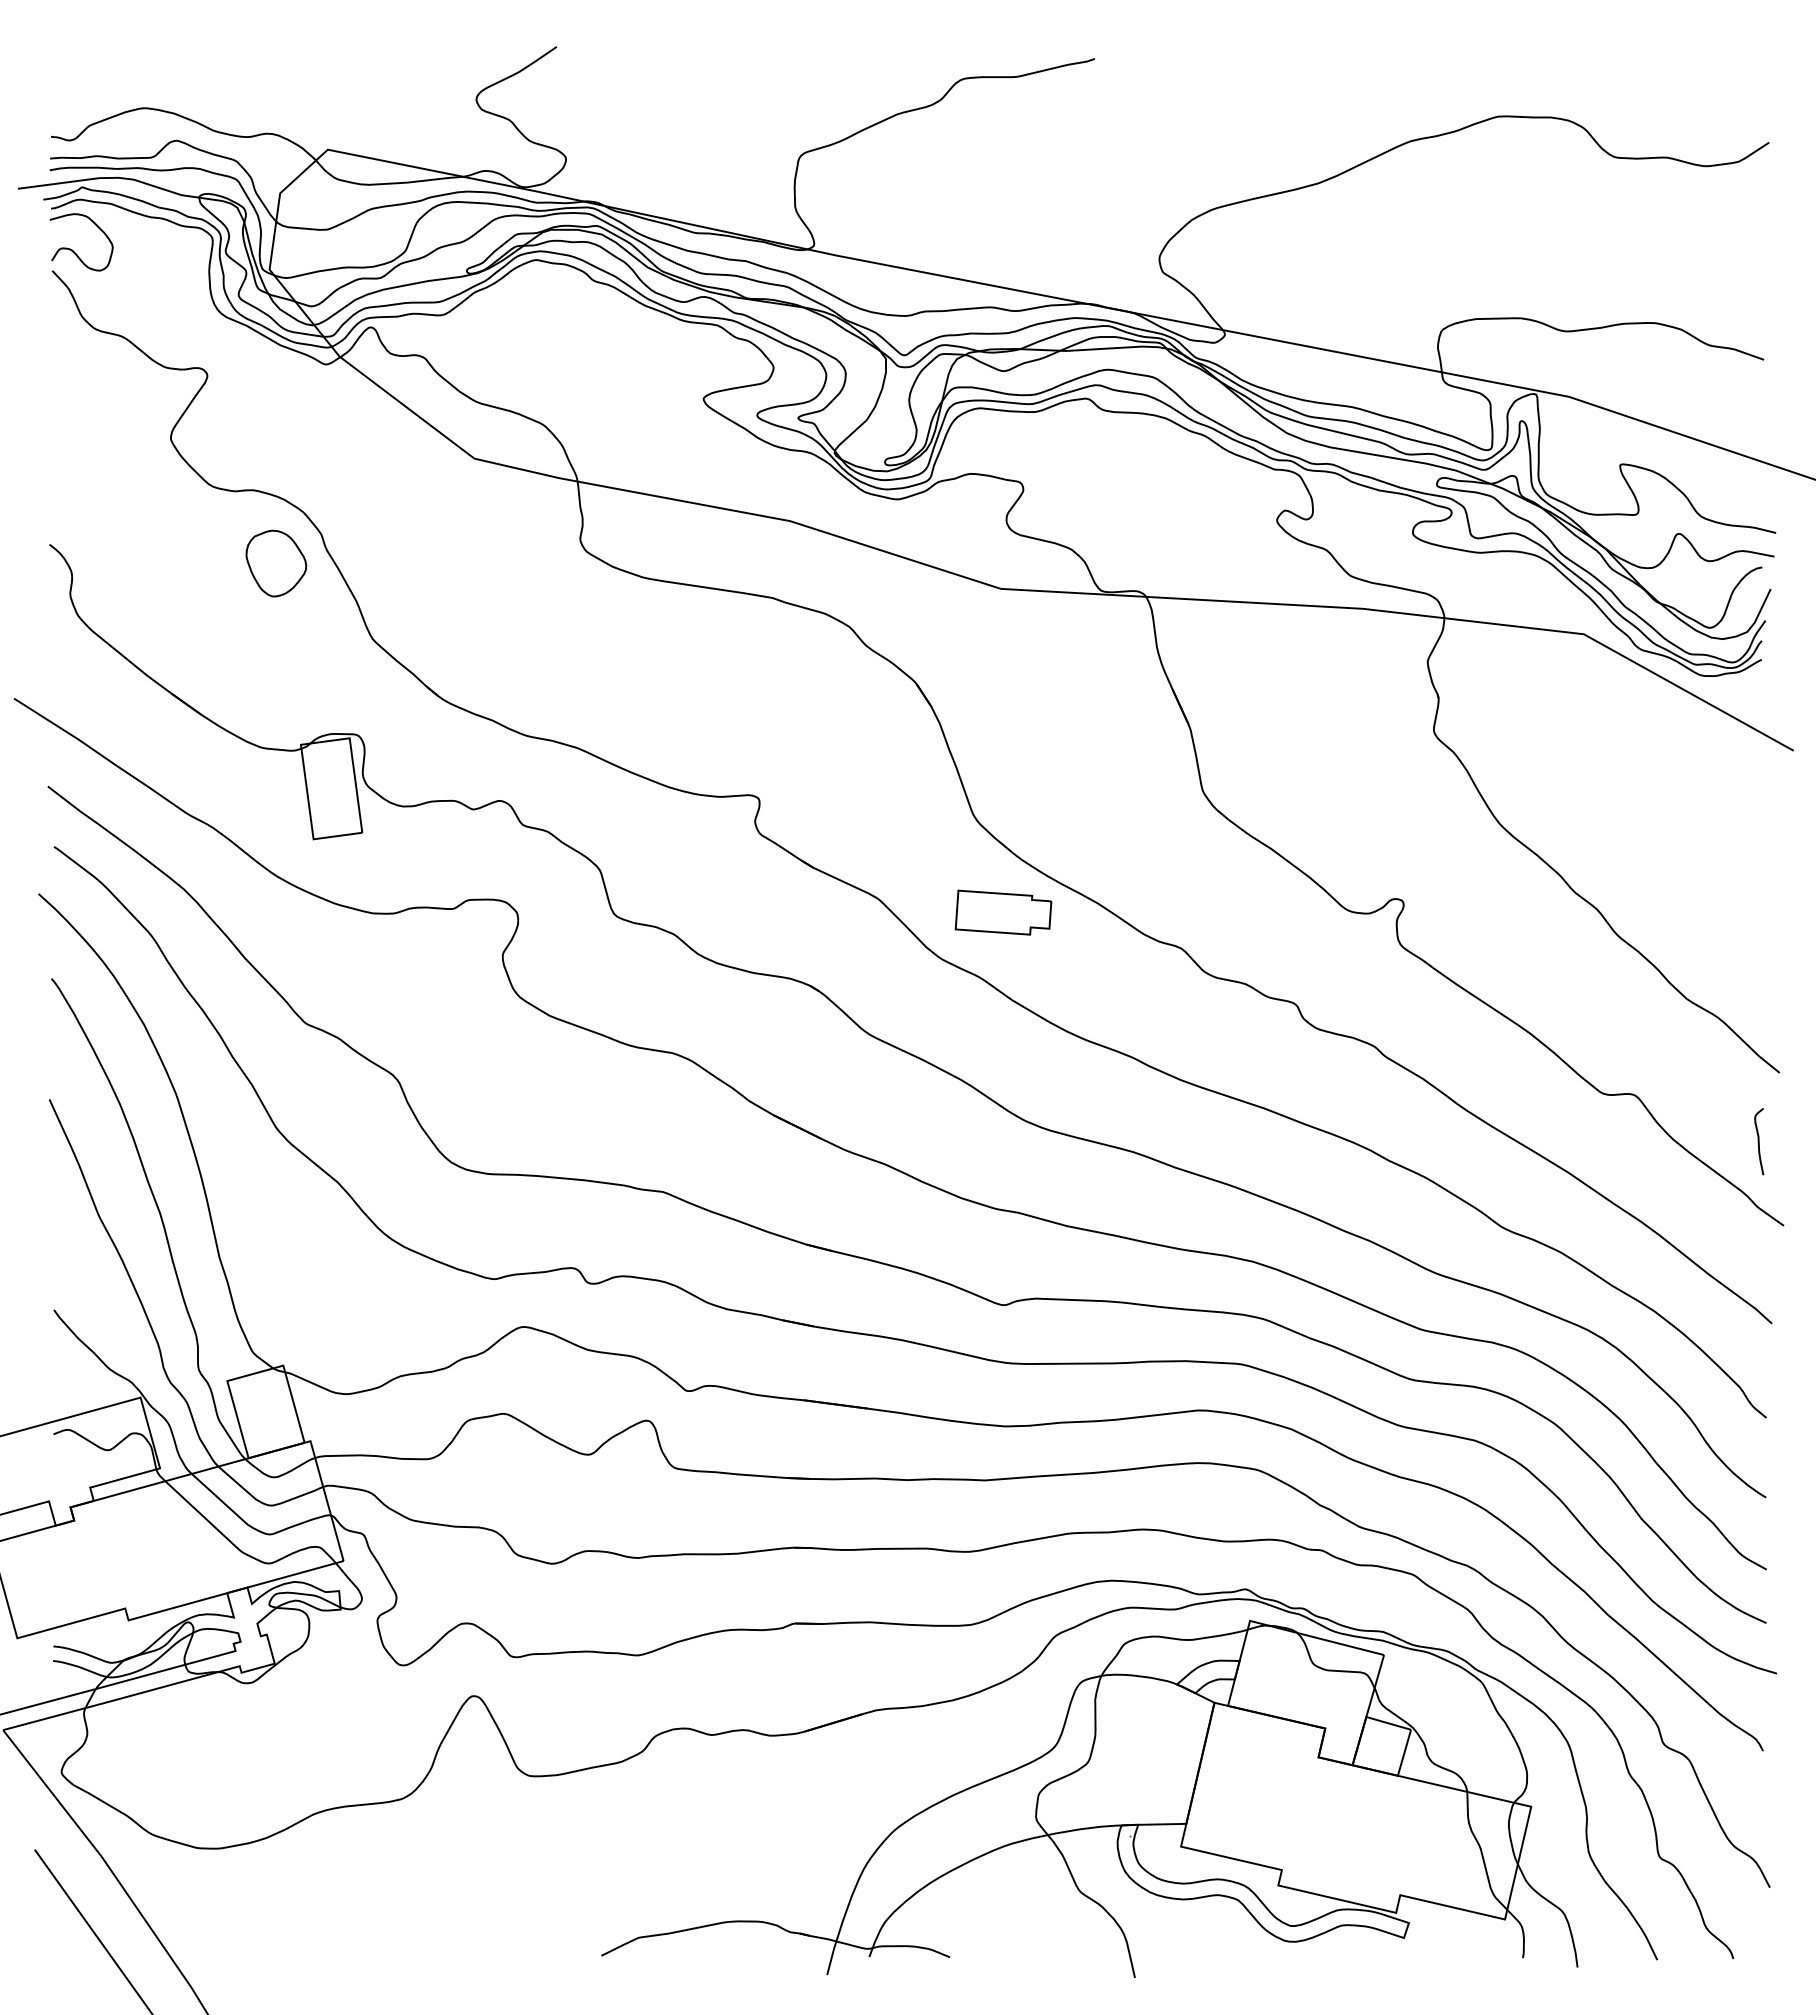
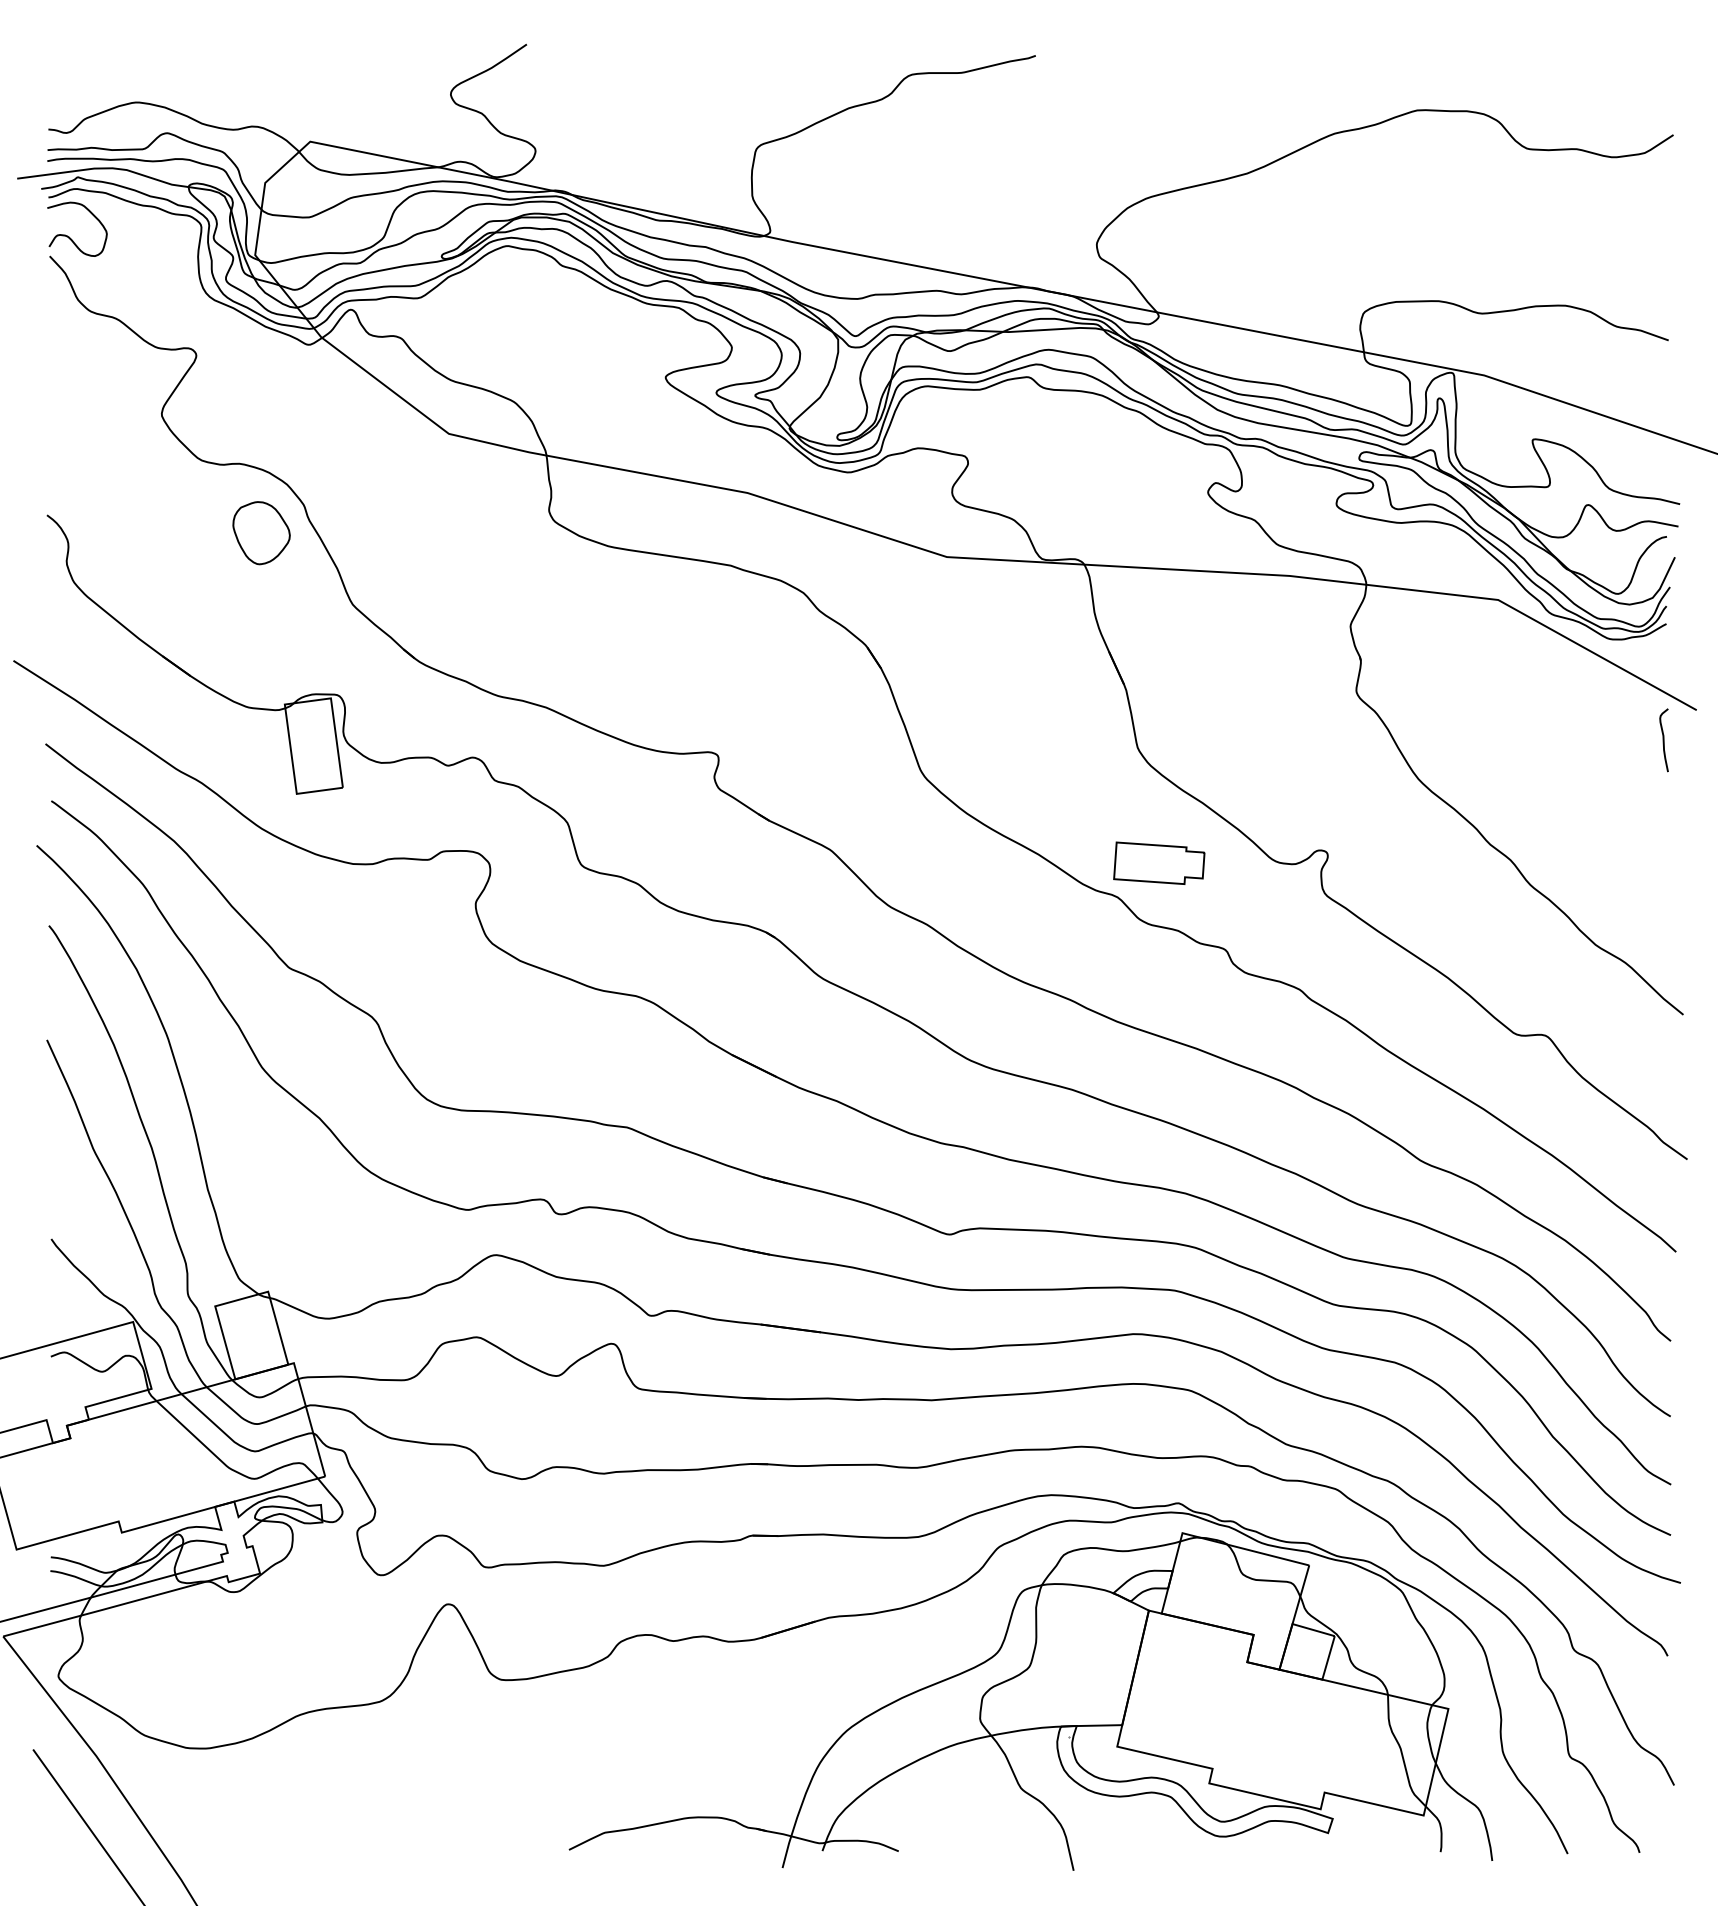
part: (1003, 912) -> (1159, 863), moved
curve: (1759, 1141) -> (1664, 740), moved

